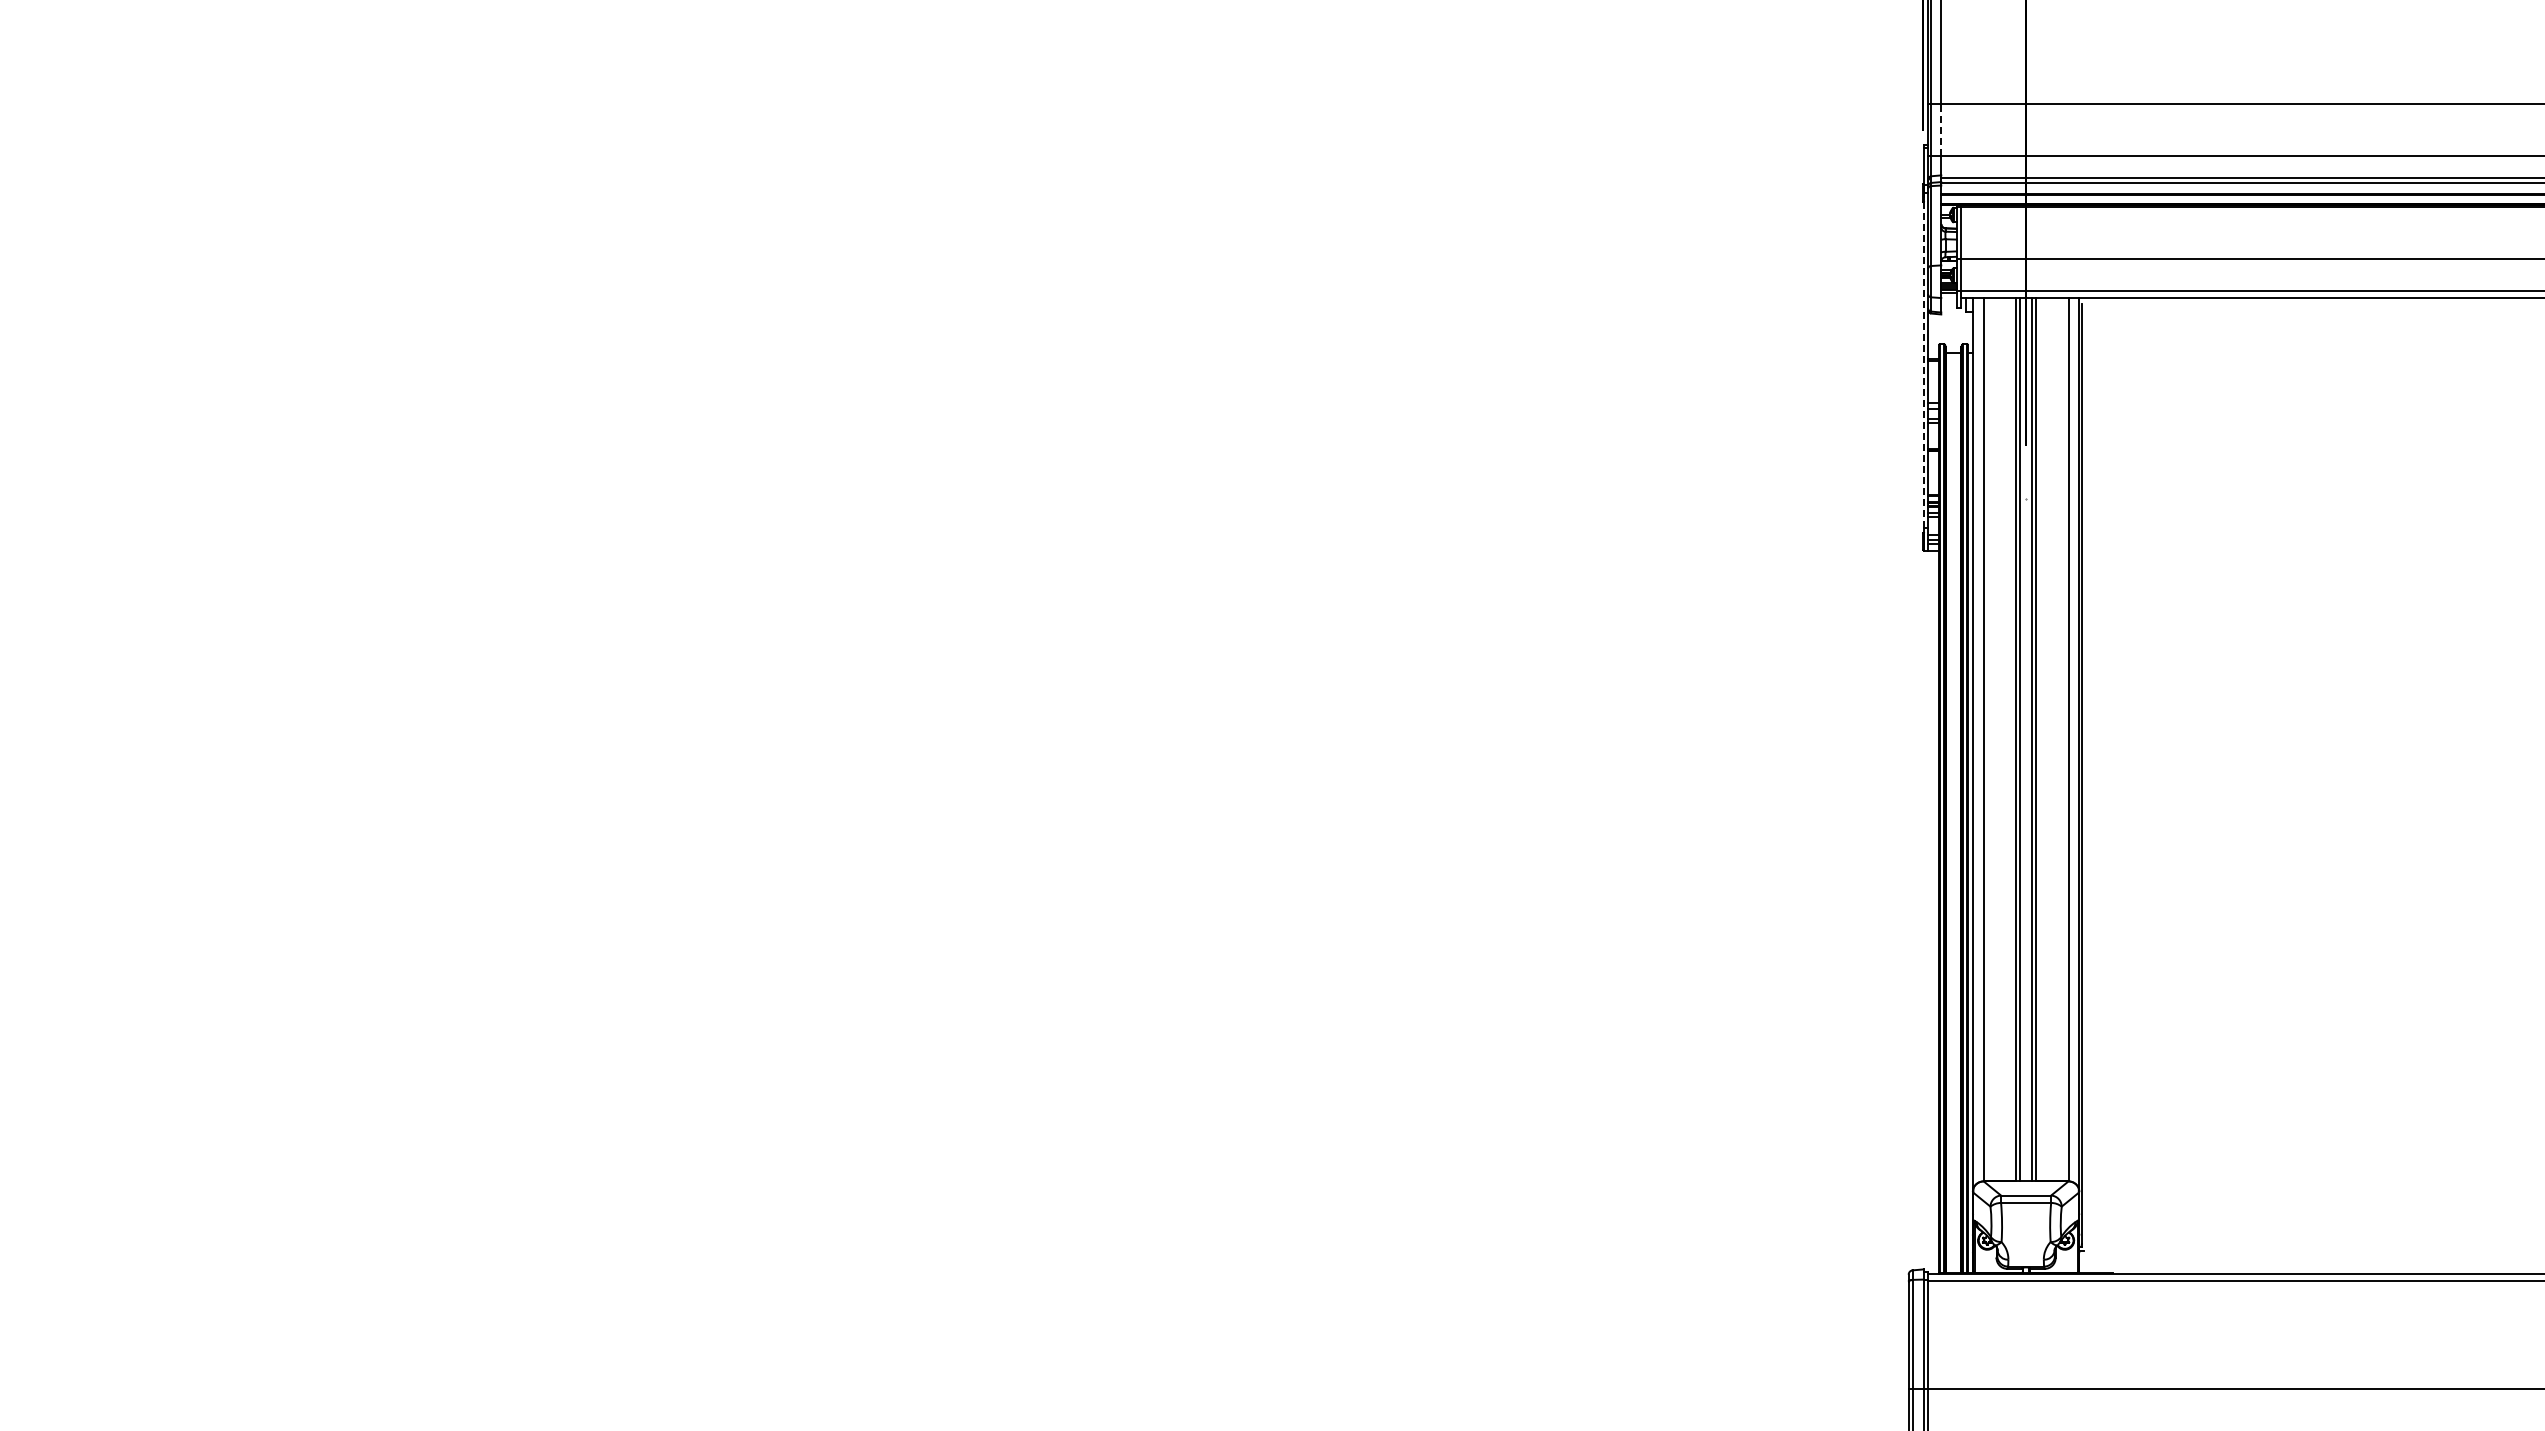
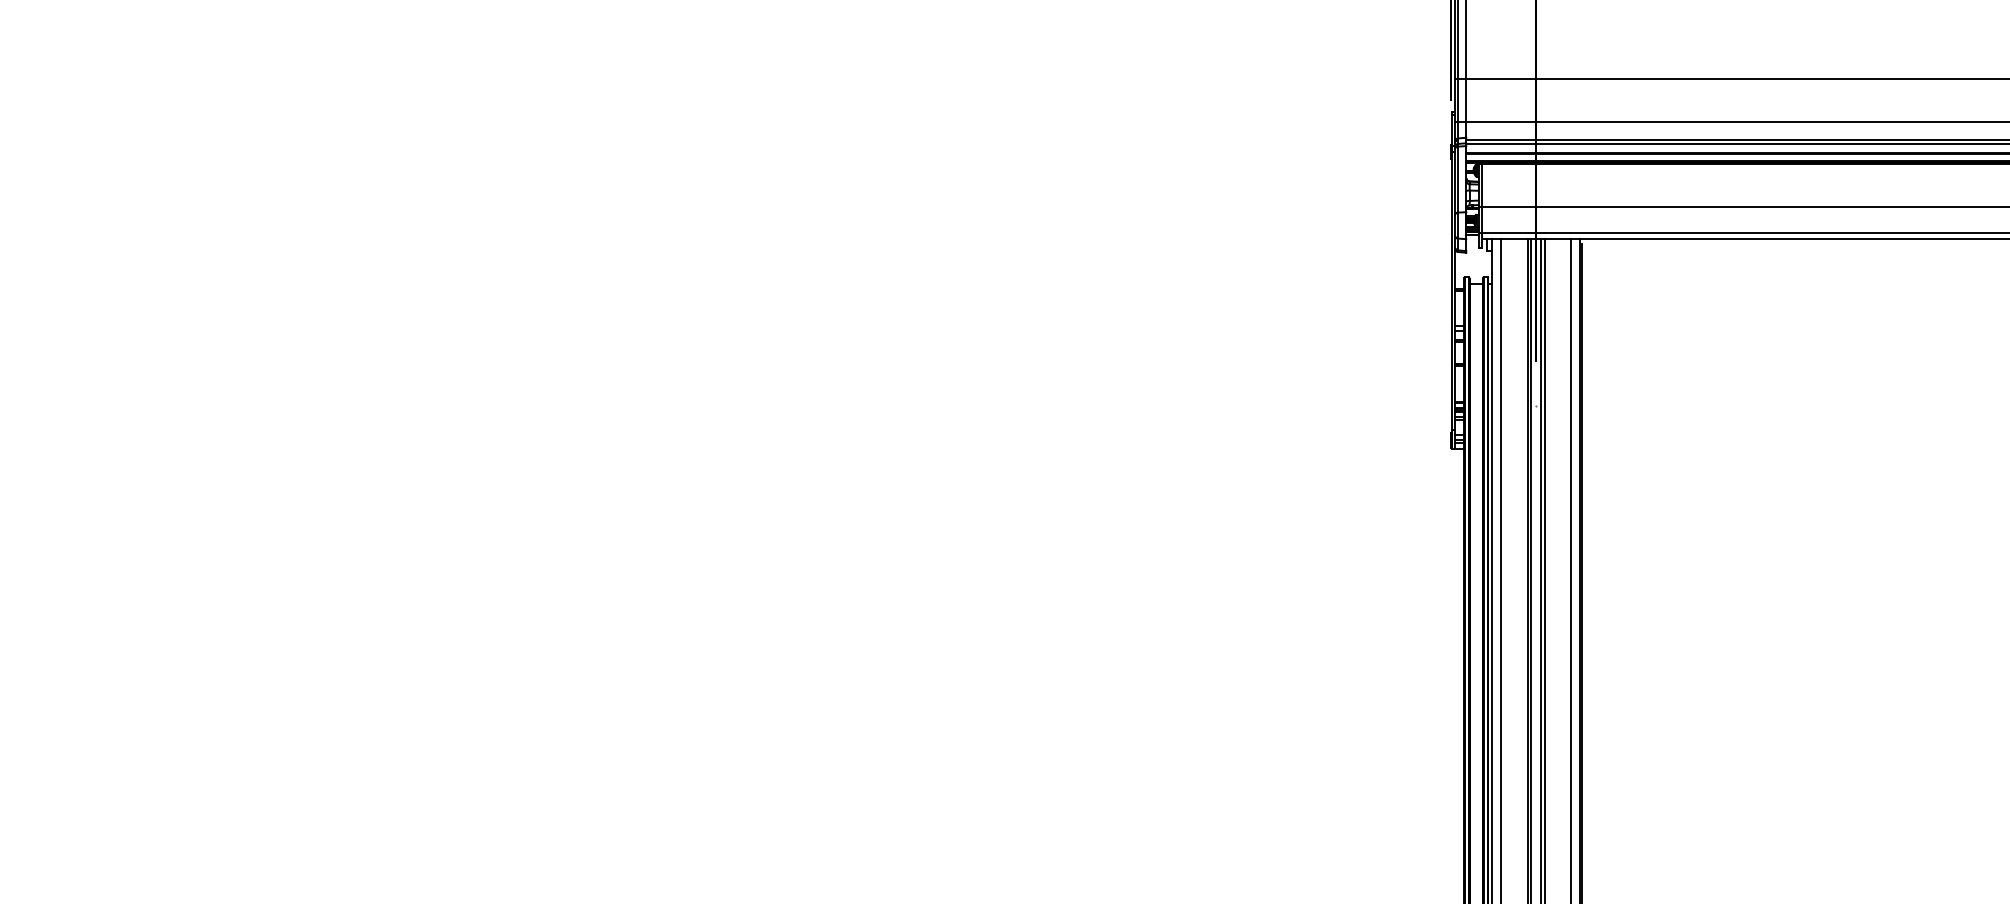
line: (1941, 130) -> (1466, 100), dashed -> solid
line: (1923, 360) -> (1451, 290), dashed -> solid

